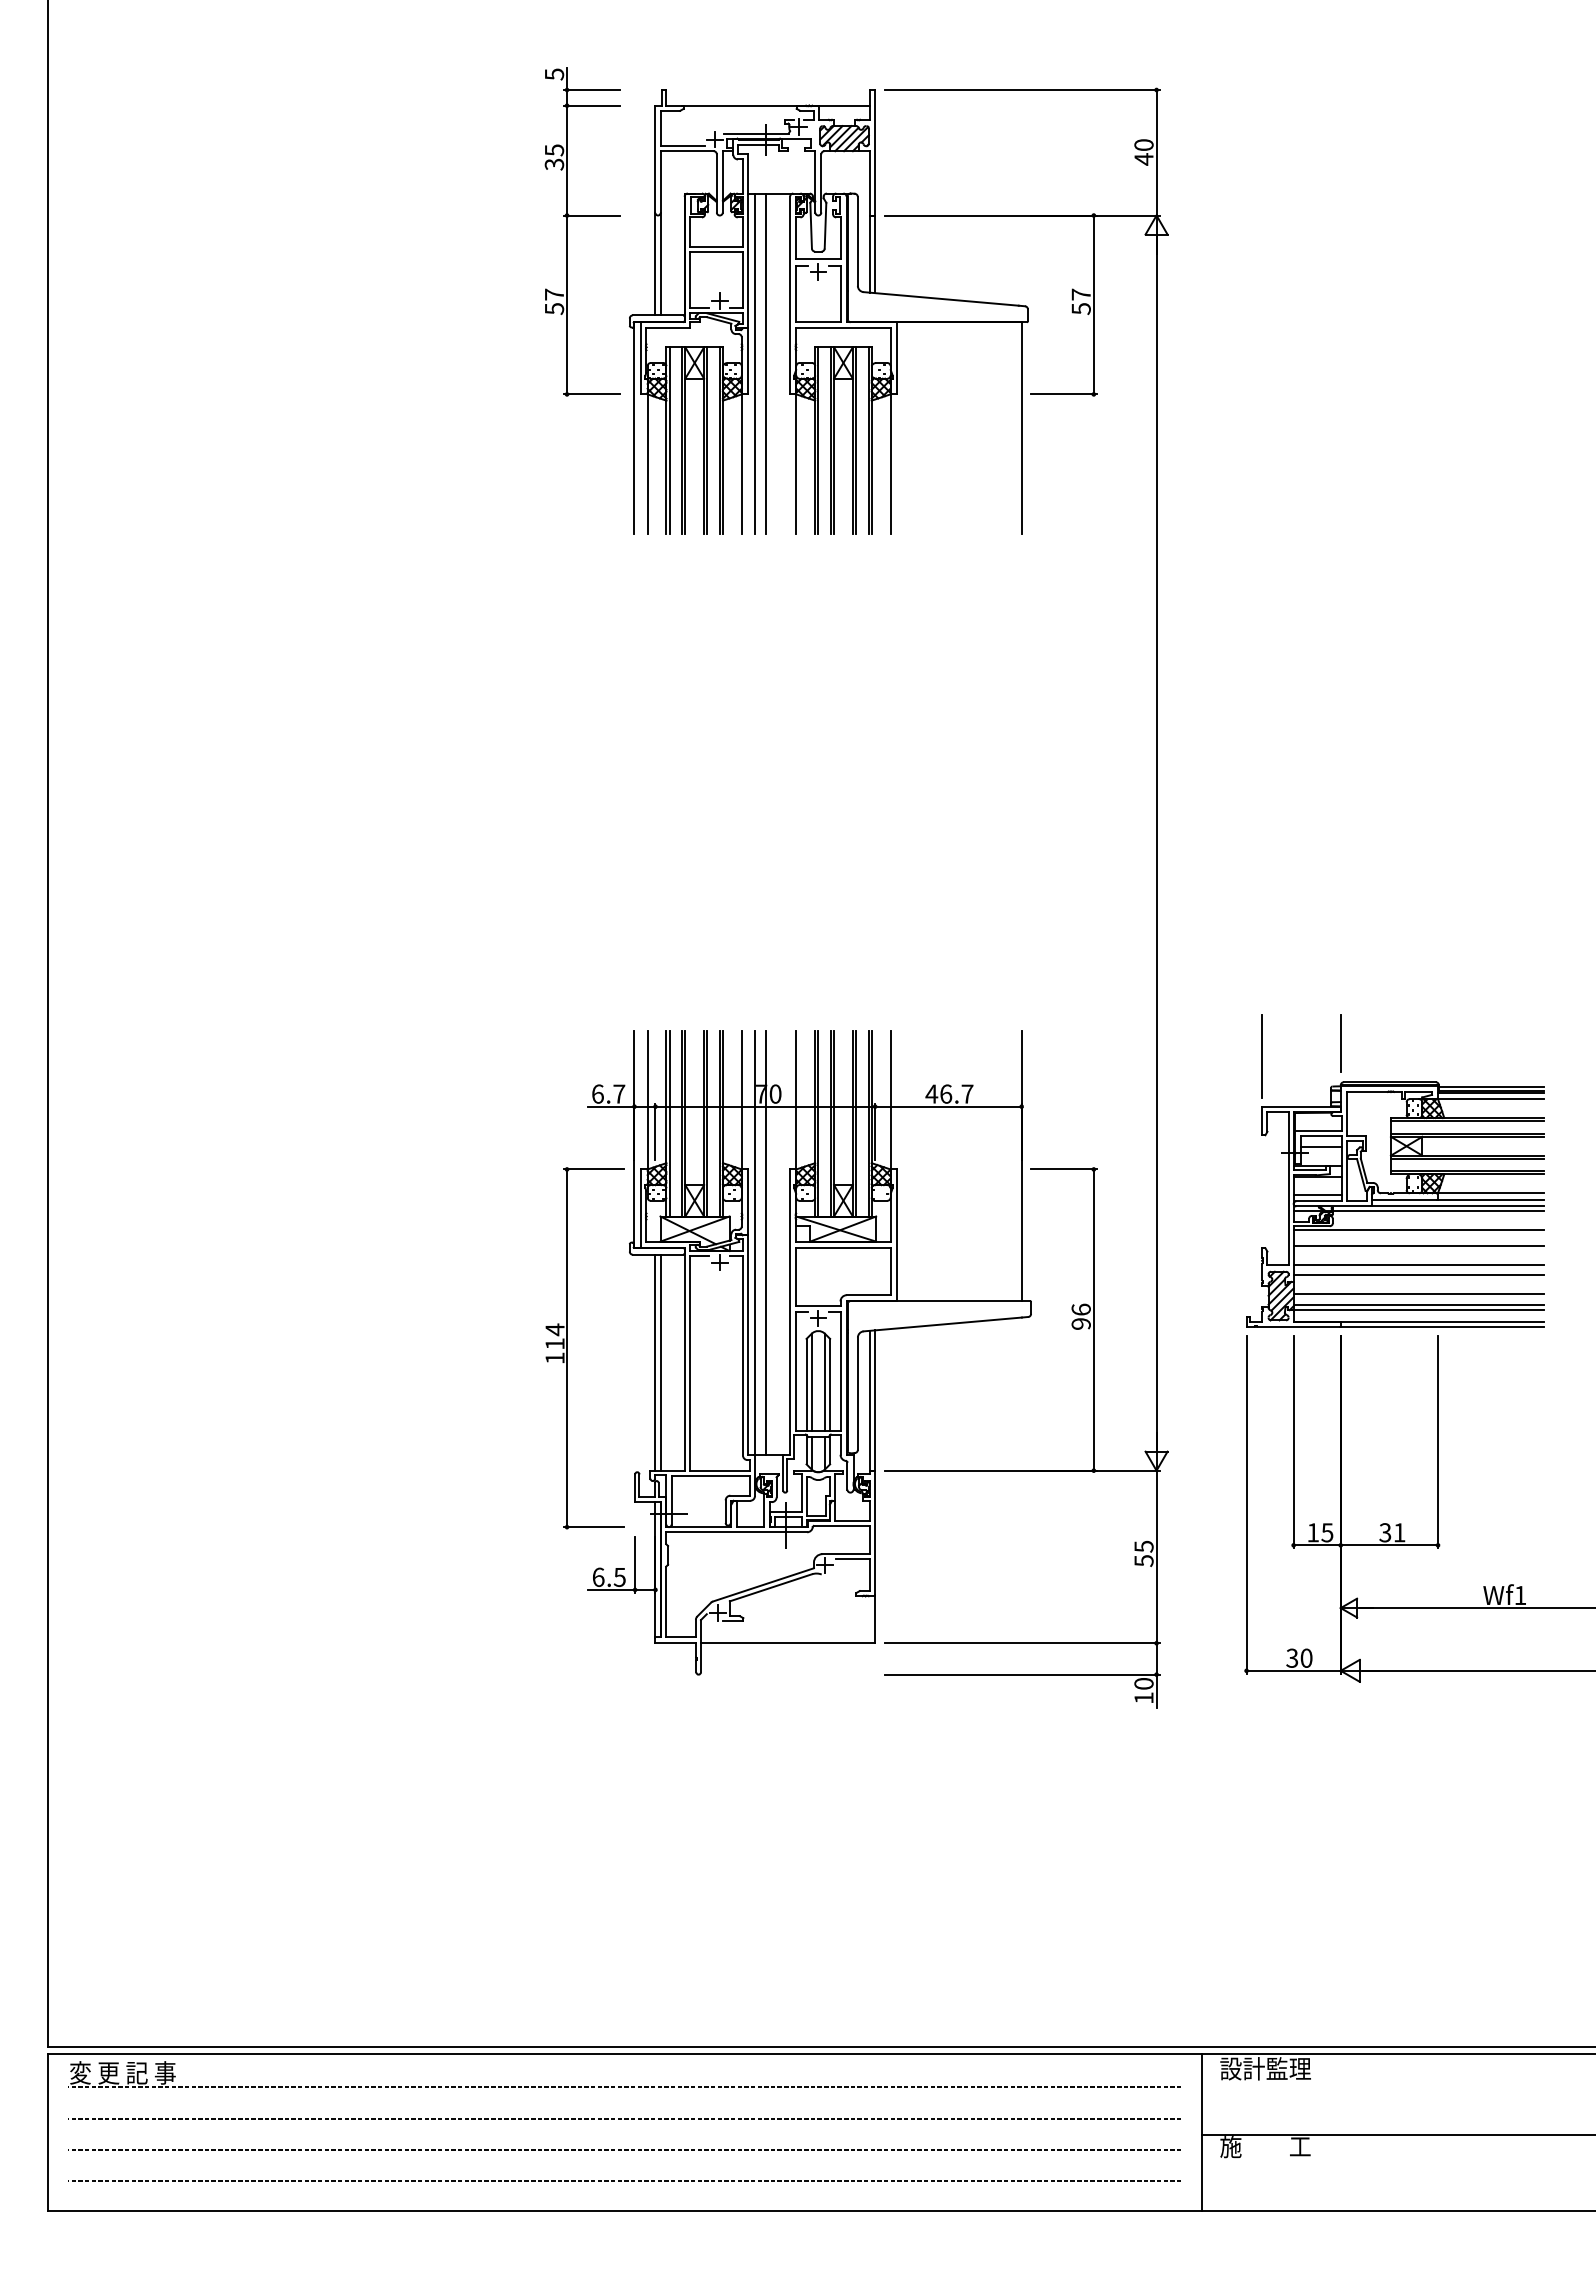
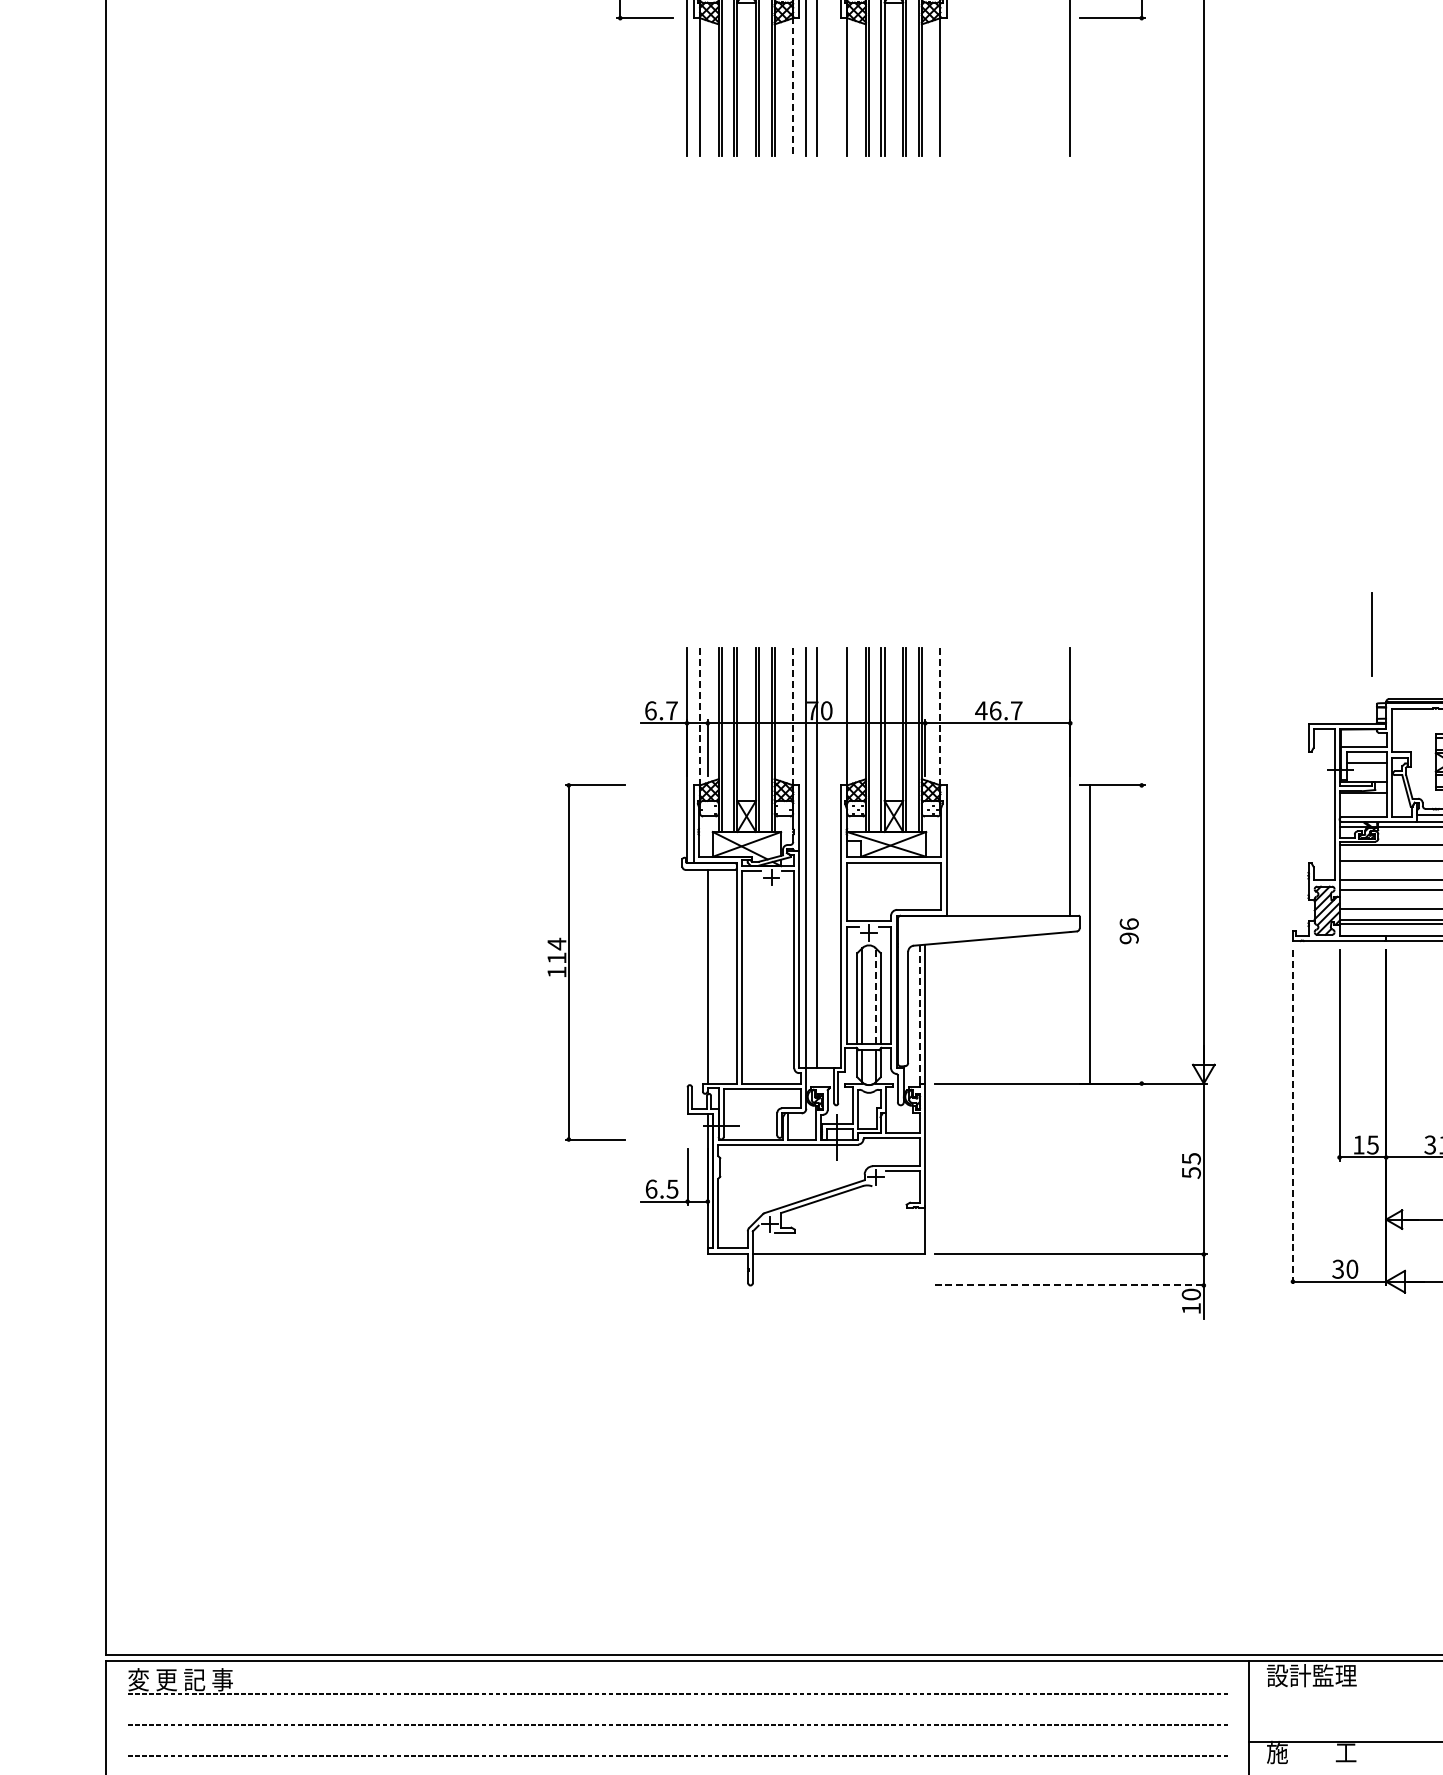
line: (741, 463) -> (792, 86), solid -> dashed
line: (1340, 1043) -> (1385, 660), removed
line: (1261, 1056) -> (1371, 633), moved
line: (647, 1100) -> (699, 717), solid -> dashed
line: (741, 1100) -> (792, 717), solid -> dashed
line: (890, 1101) -> (940, 718), solid -> dashed
line: (1317, 1195) -> (1363, 811), removed
line: (1093, 1319) -> (1089, 933), moved
part: (567, 1348) -> (569, 962), moved
line: (660, 1362) -> (712, 976), removed
line: (824, 1382) -> (875, 996), solid -> dashed
line: (870, 1400) -> (920, 1014), solid -> dashed
line: (1246, 1505) -> (1292, 1118), solid -> dashed
line: (1022, 1674) -> (1071, 1285), solid -> dashed

